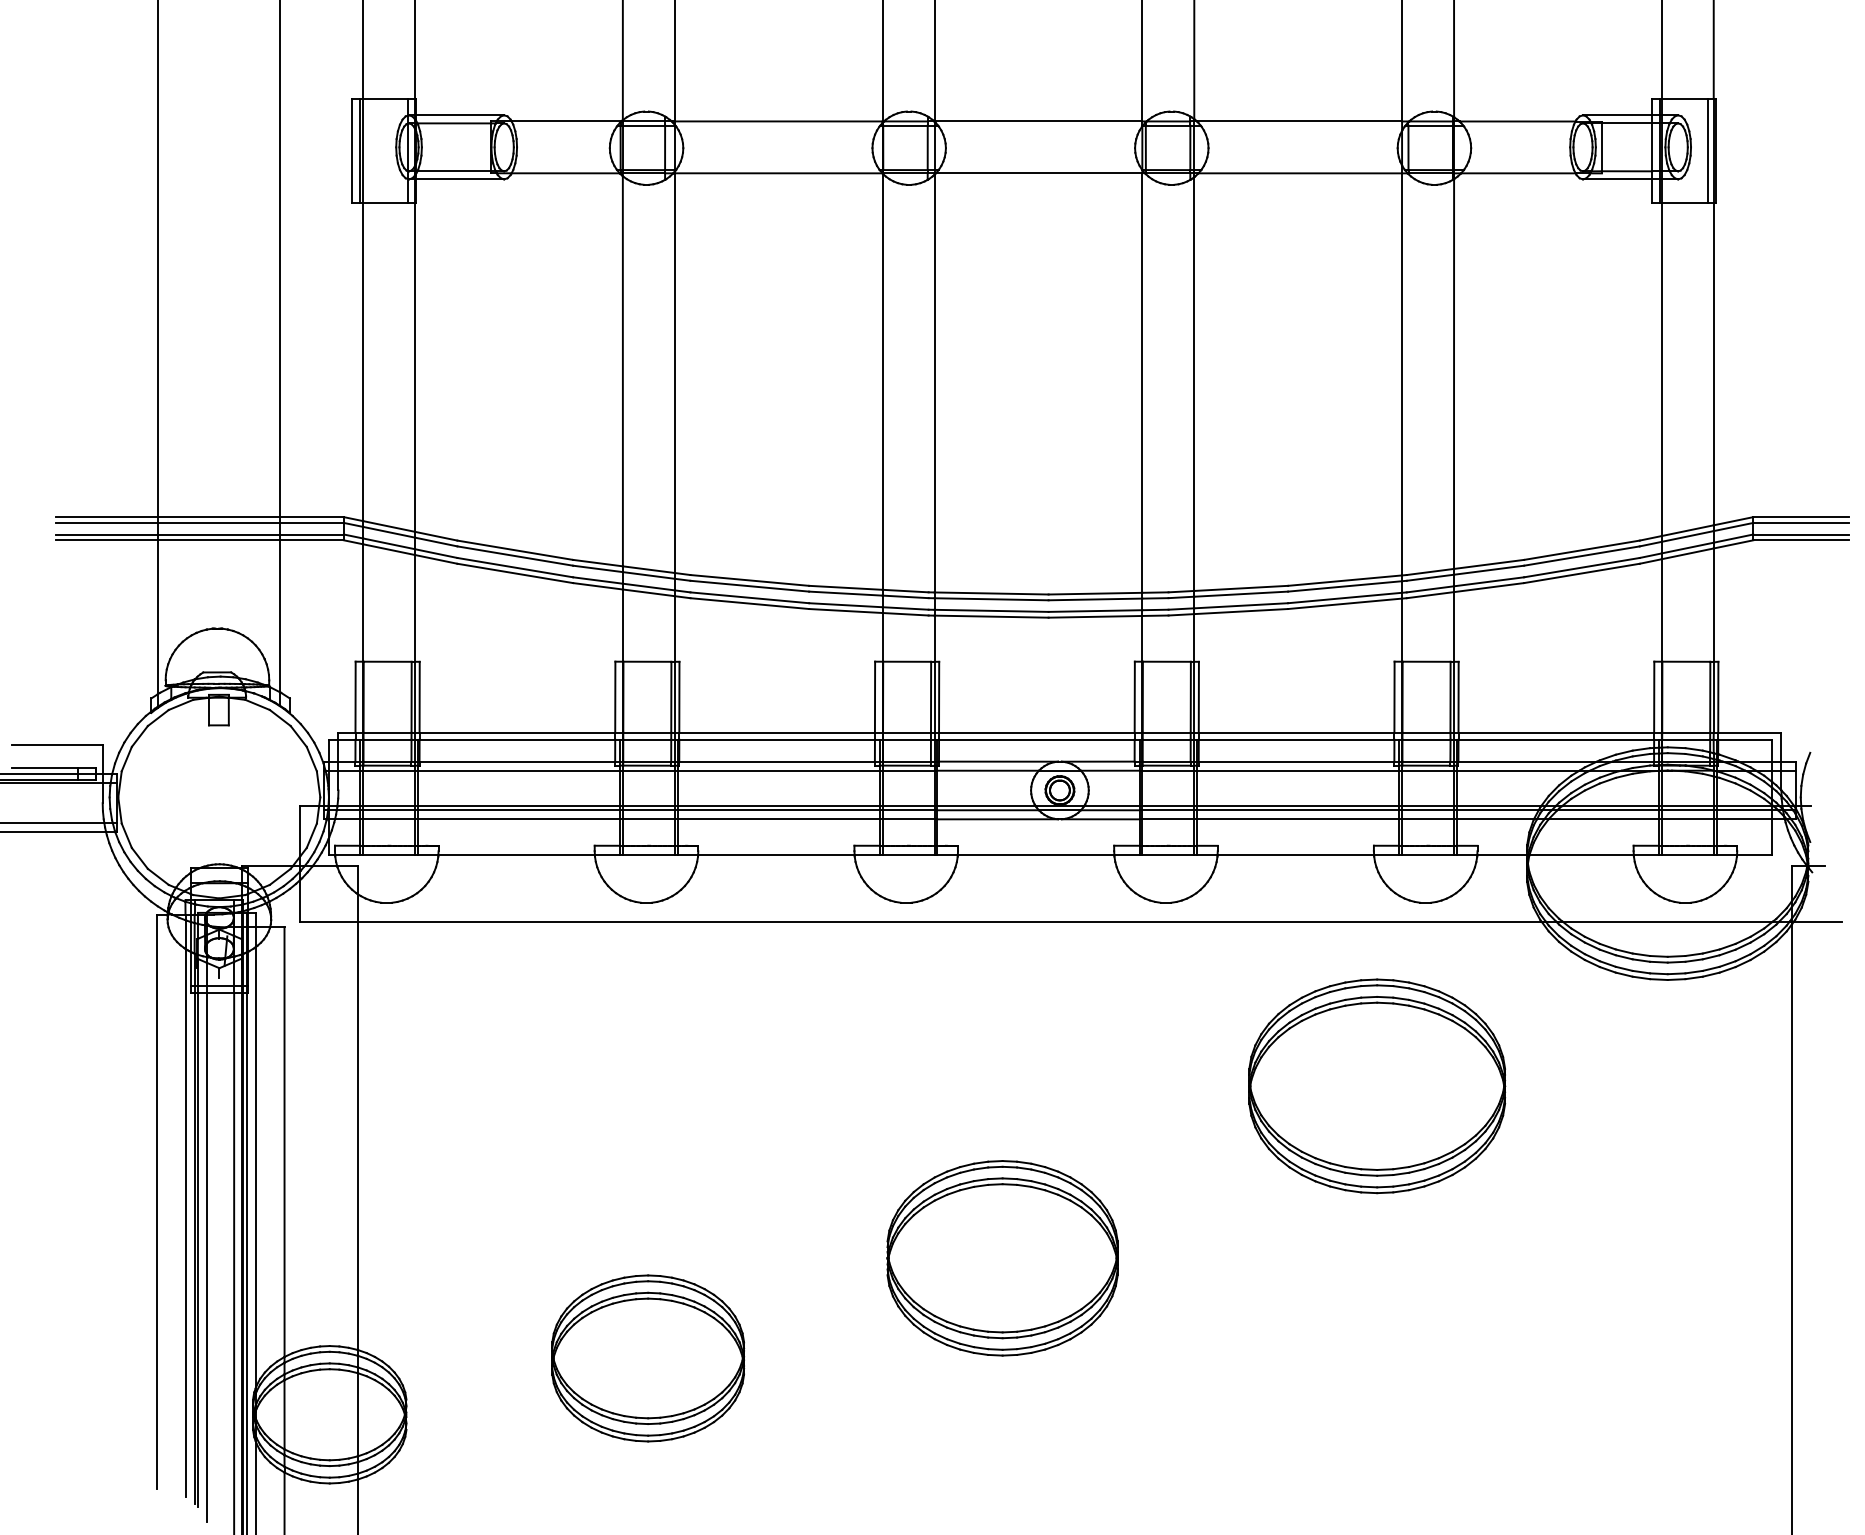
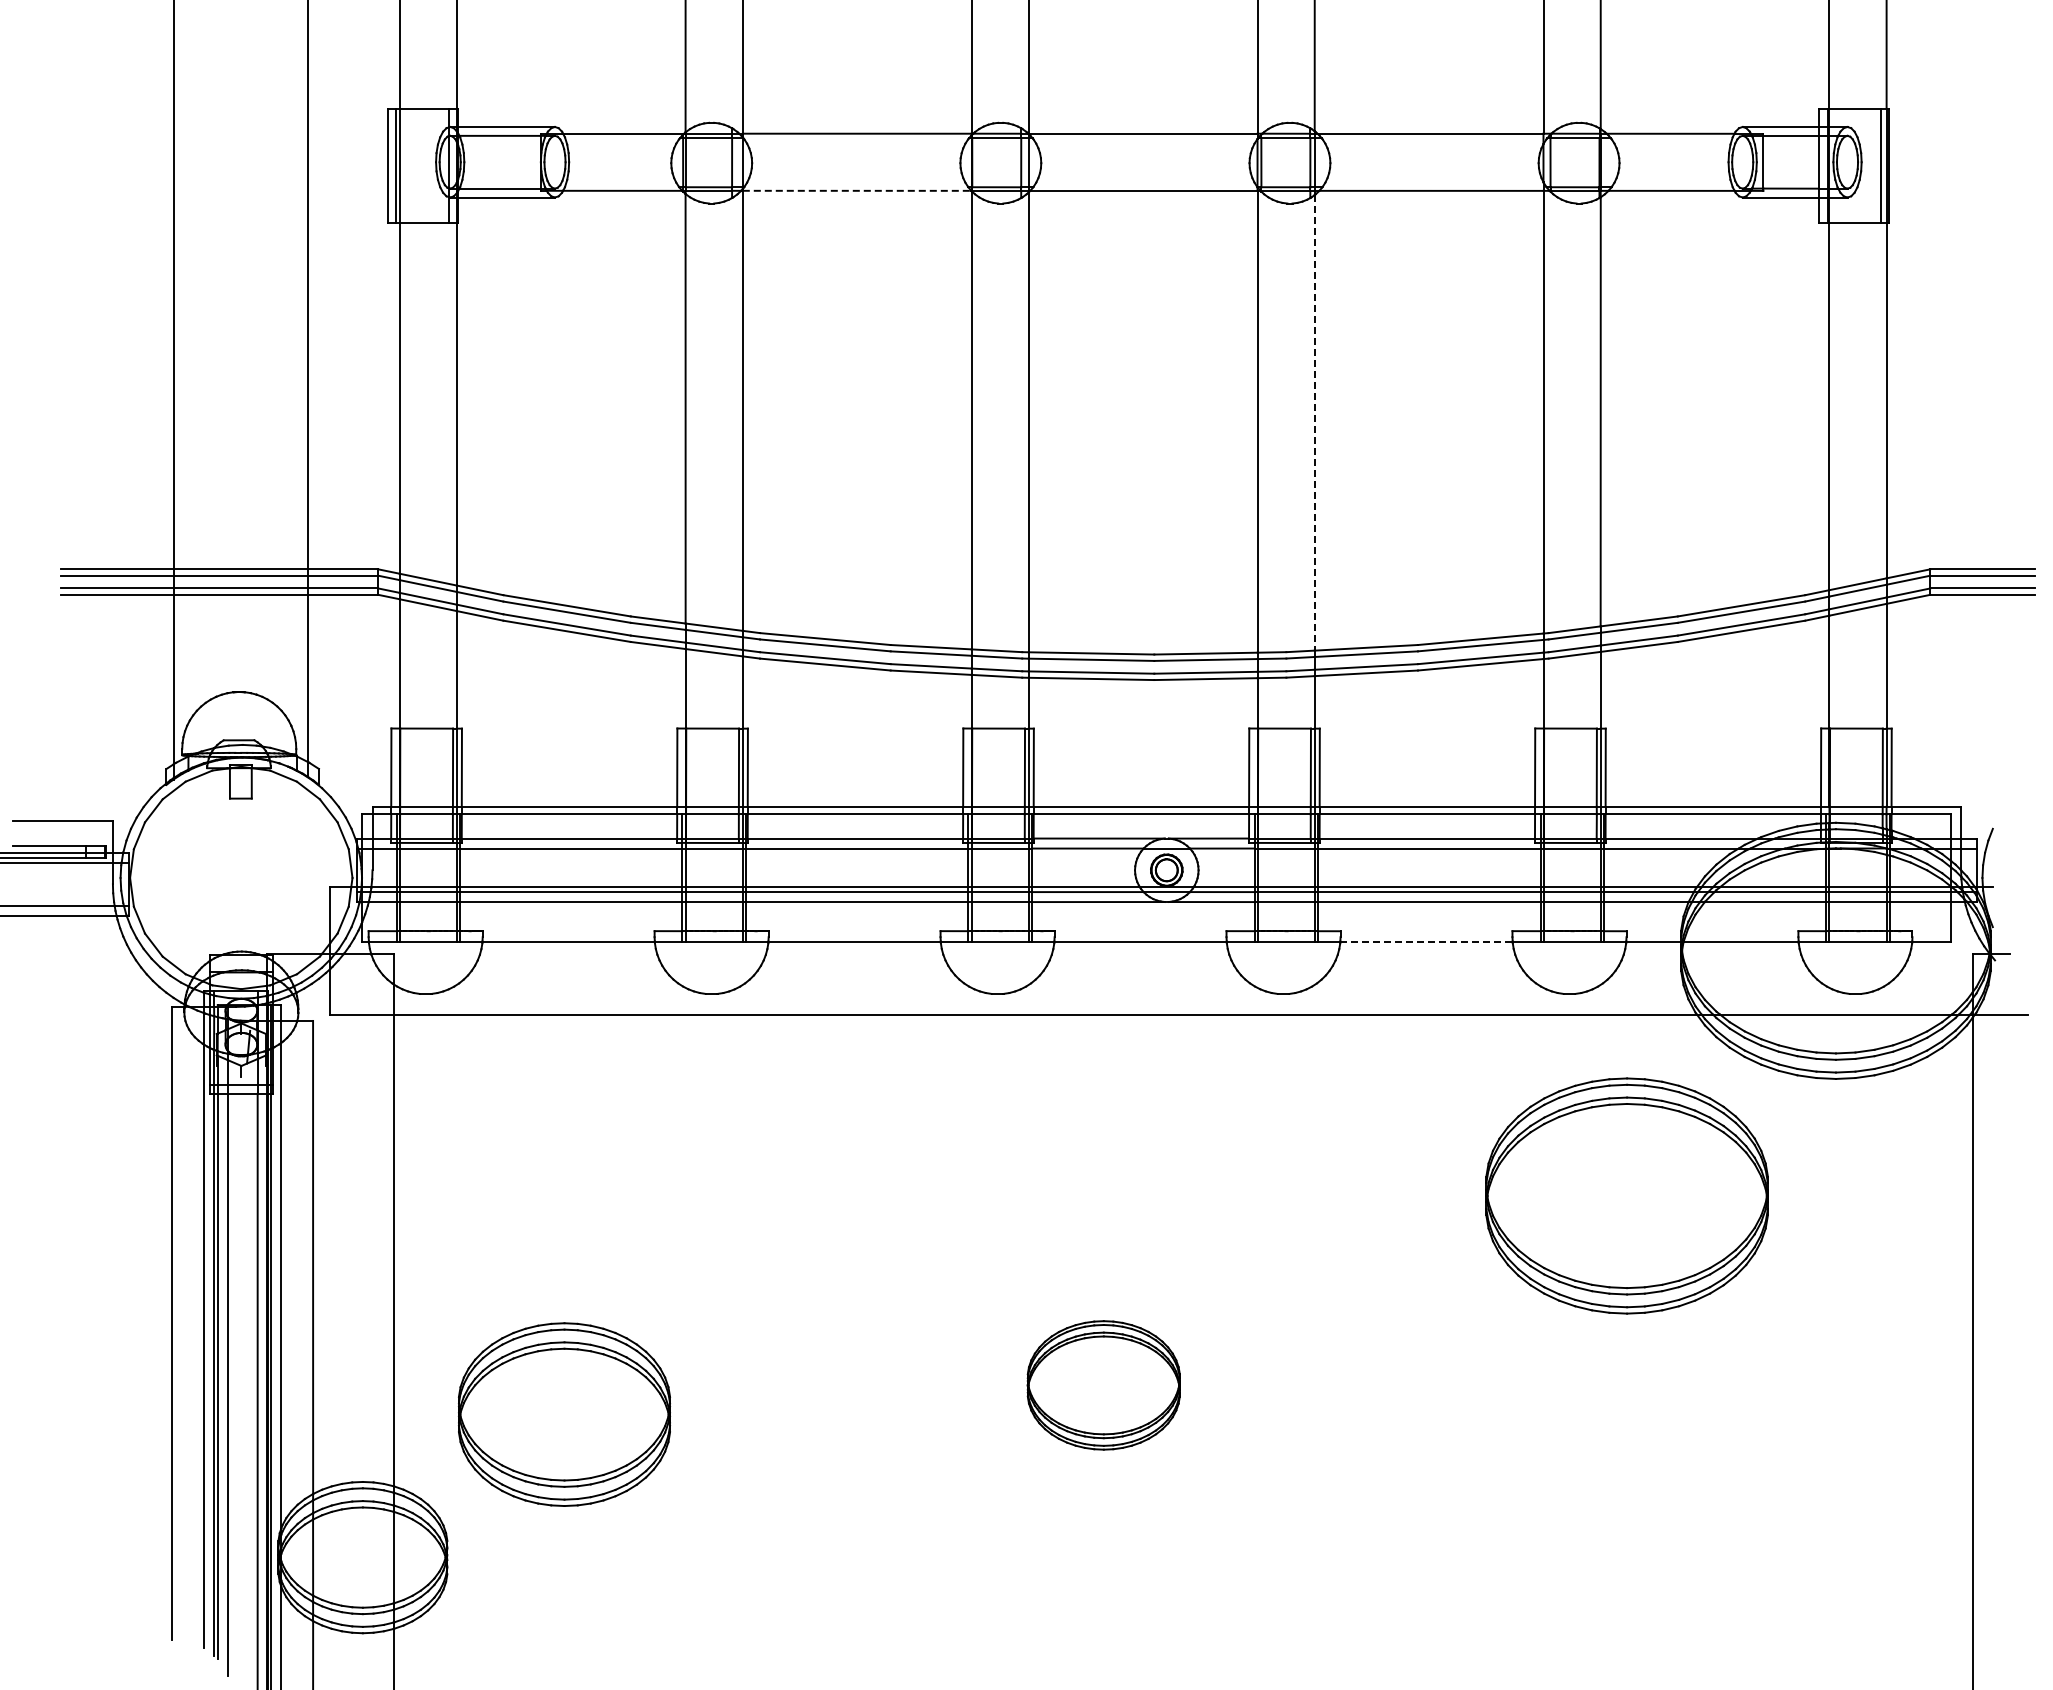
line: (778, 173) -> (857, 190), solid -> dashed
line: (1194, 383) -> (1314, 422), solid -> dashed
line: (1296, 855) -> (1427, 941), solid -> dashed
part: (1376, 1085) -> (1626, 1195), moved
part: (1002, 1258) -> (1103, 1385), size x0.6
part: (648, 1358) -> (564, 1414), moved

